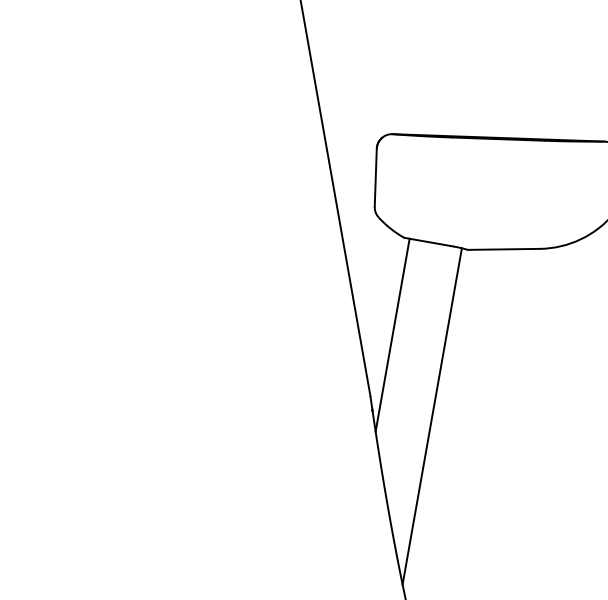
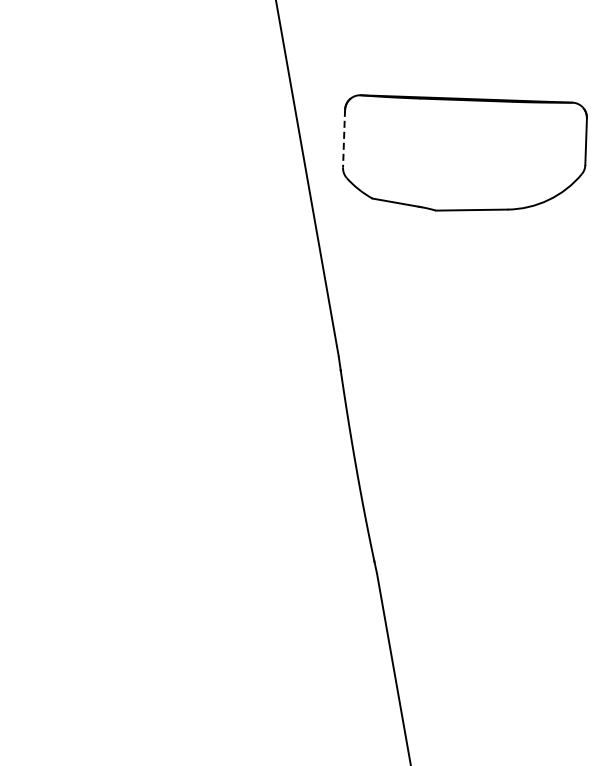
line: (376, 177) -> (344, 138), solid -> dashed
line: (392, 335) -> (360, 295), removed
line: (431, 416) -> (399, 376), removed

